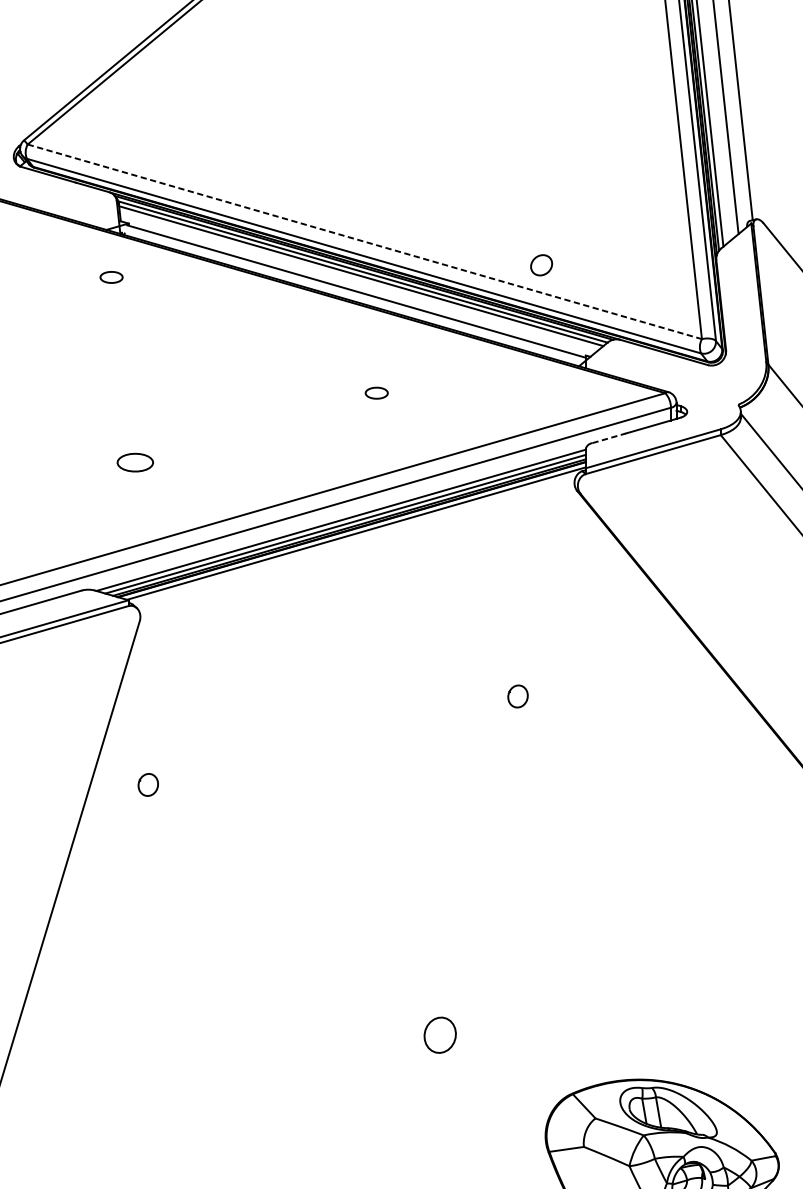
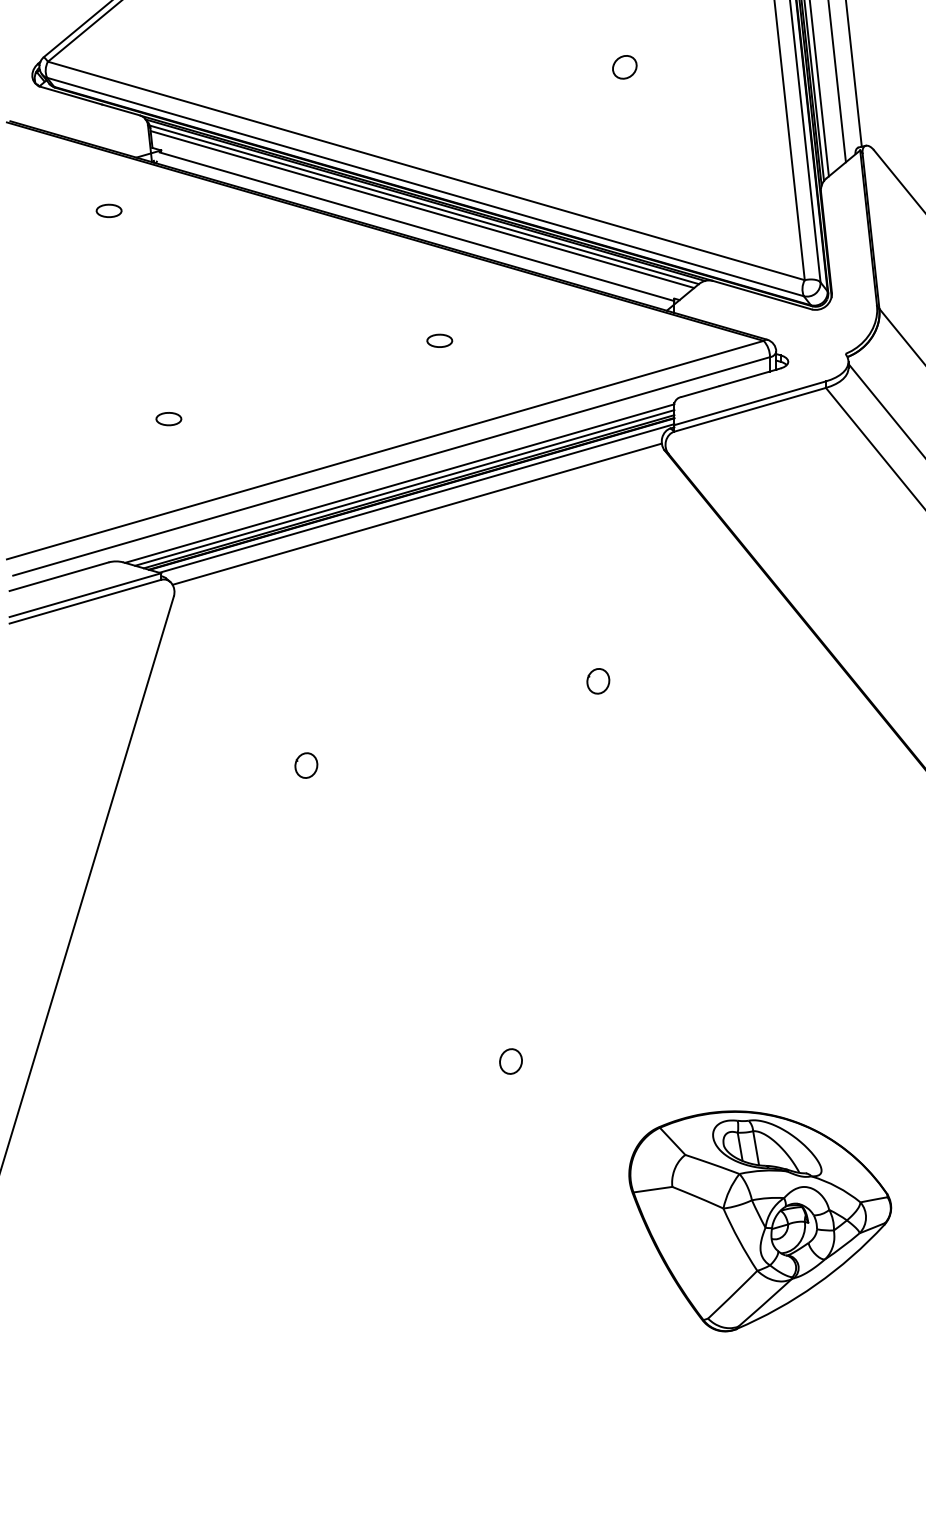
line: (364, 241) -> (426, 170), dashed -> solid
part: (541, 265) -> (624, 67), moved
part: (111, 277) -> (108, 210), moved
line: (609, 438) -> (700, 391), dashed -> solid
part: (135, 463) -> (168, 419), size x0.62
line: (356, 546) -> (416, 513), added
part: (148, 784) -> (306, 765), moved
part: (439, 1035) -> (510, 1061), size x0.62

